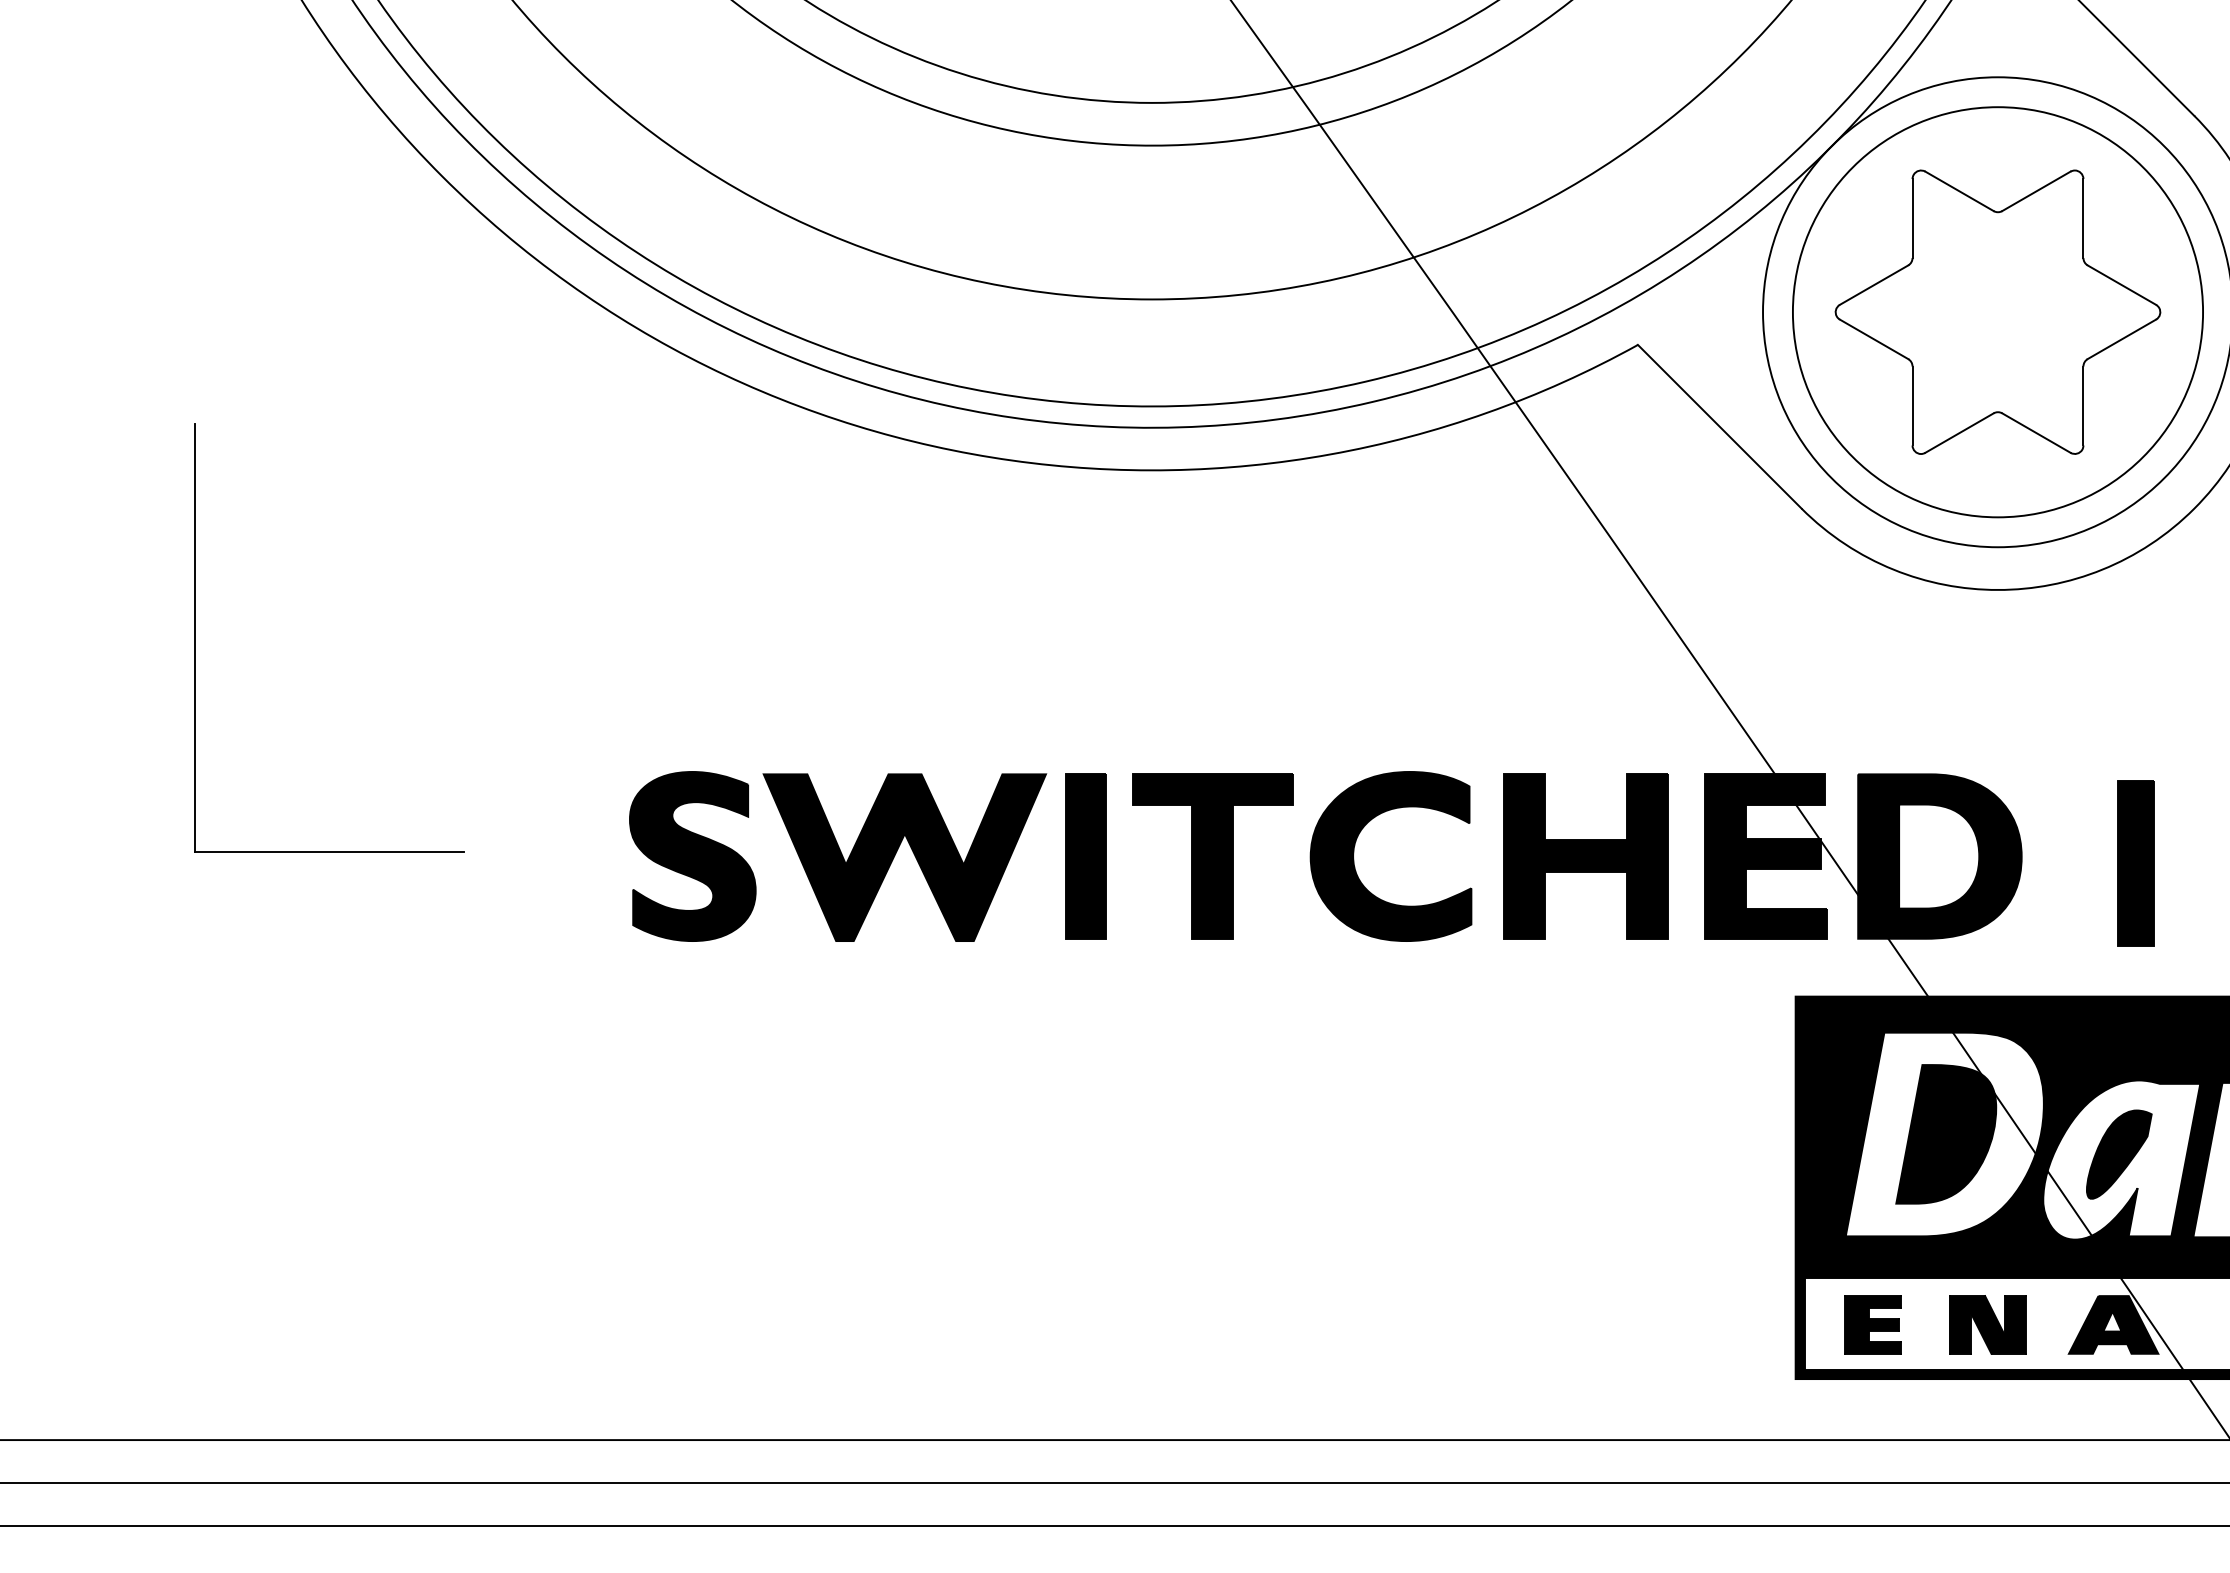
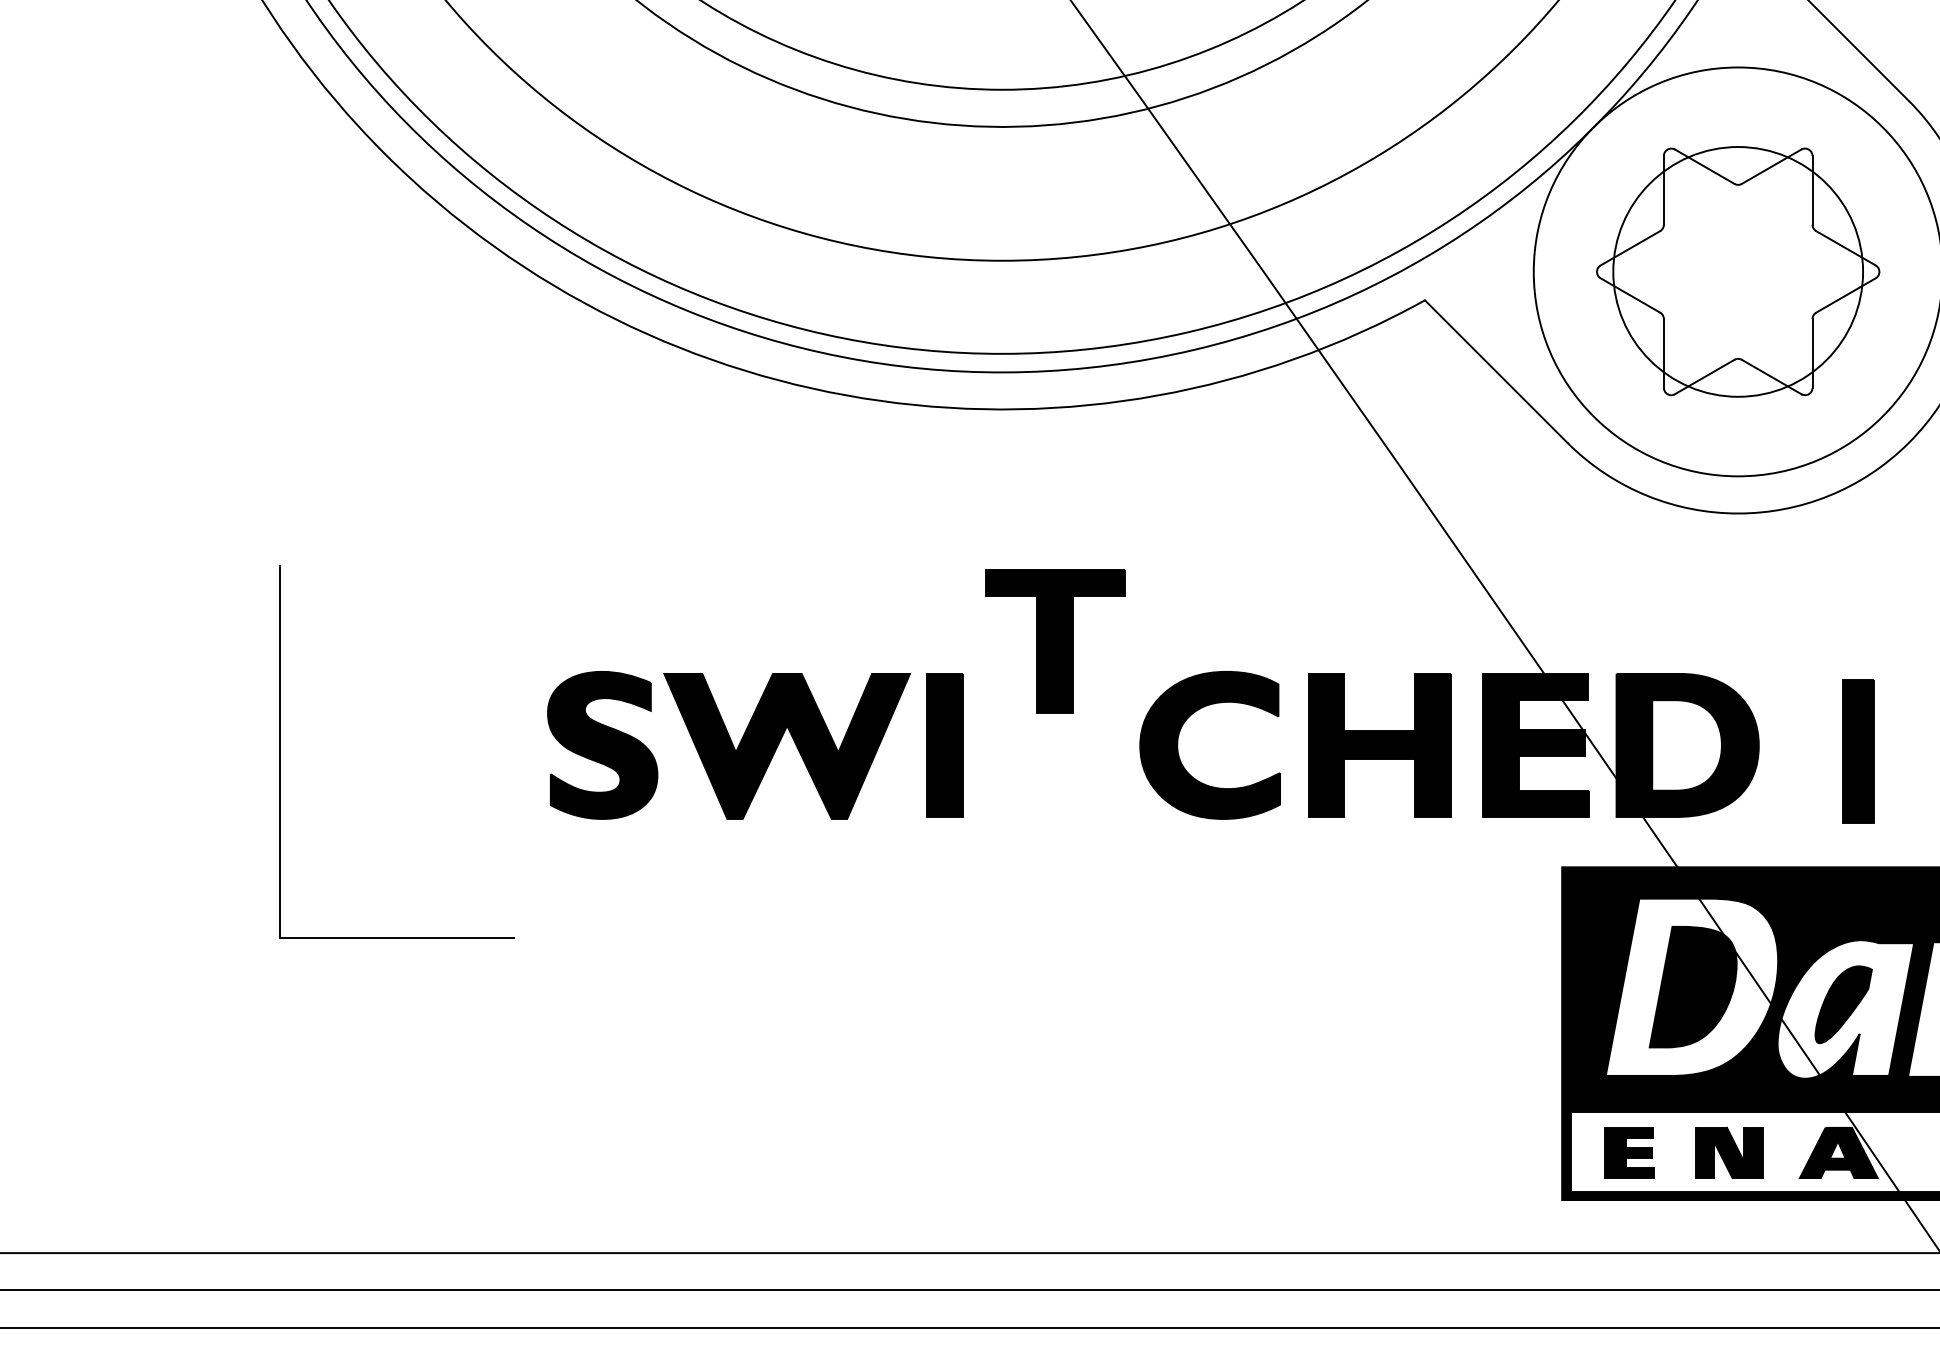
circle: (1997, 312) -> (1737, 272), size x0.7
part: (195, 637) -> (280, 751), moved
part: (1212, 856) -> (1054, 641), moved

